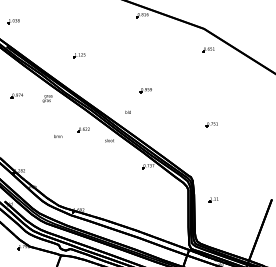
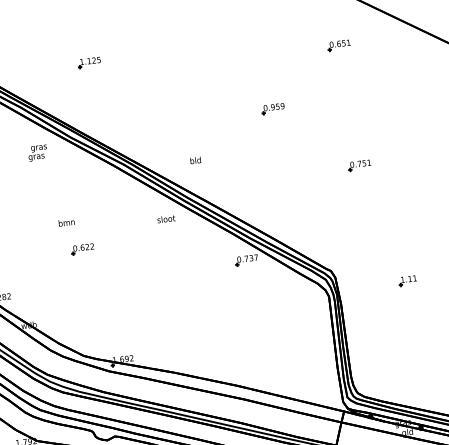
part: (208, 49) -> (338, 44), moved
part: (145, 90) -> (272, 109), moved
part: (83, 129) -> (81, 248), moved
part: (213, 199) -> (407, 280), moved

